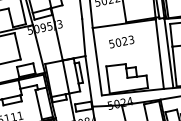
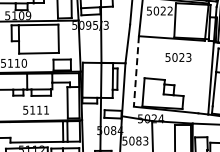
text: (121, 41) -> (178, 57), moved
line: (159, 53) -> (201, 76), removed
line: (97, 61) -> (136, 71), solid -> dashed

